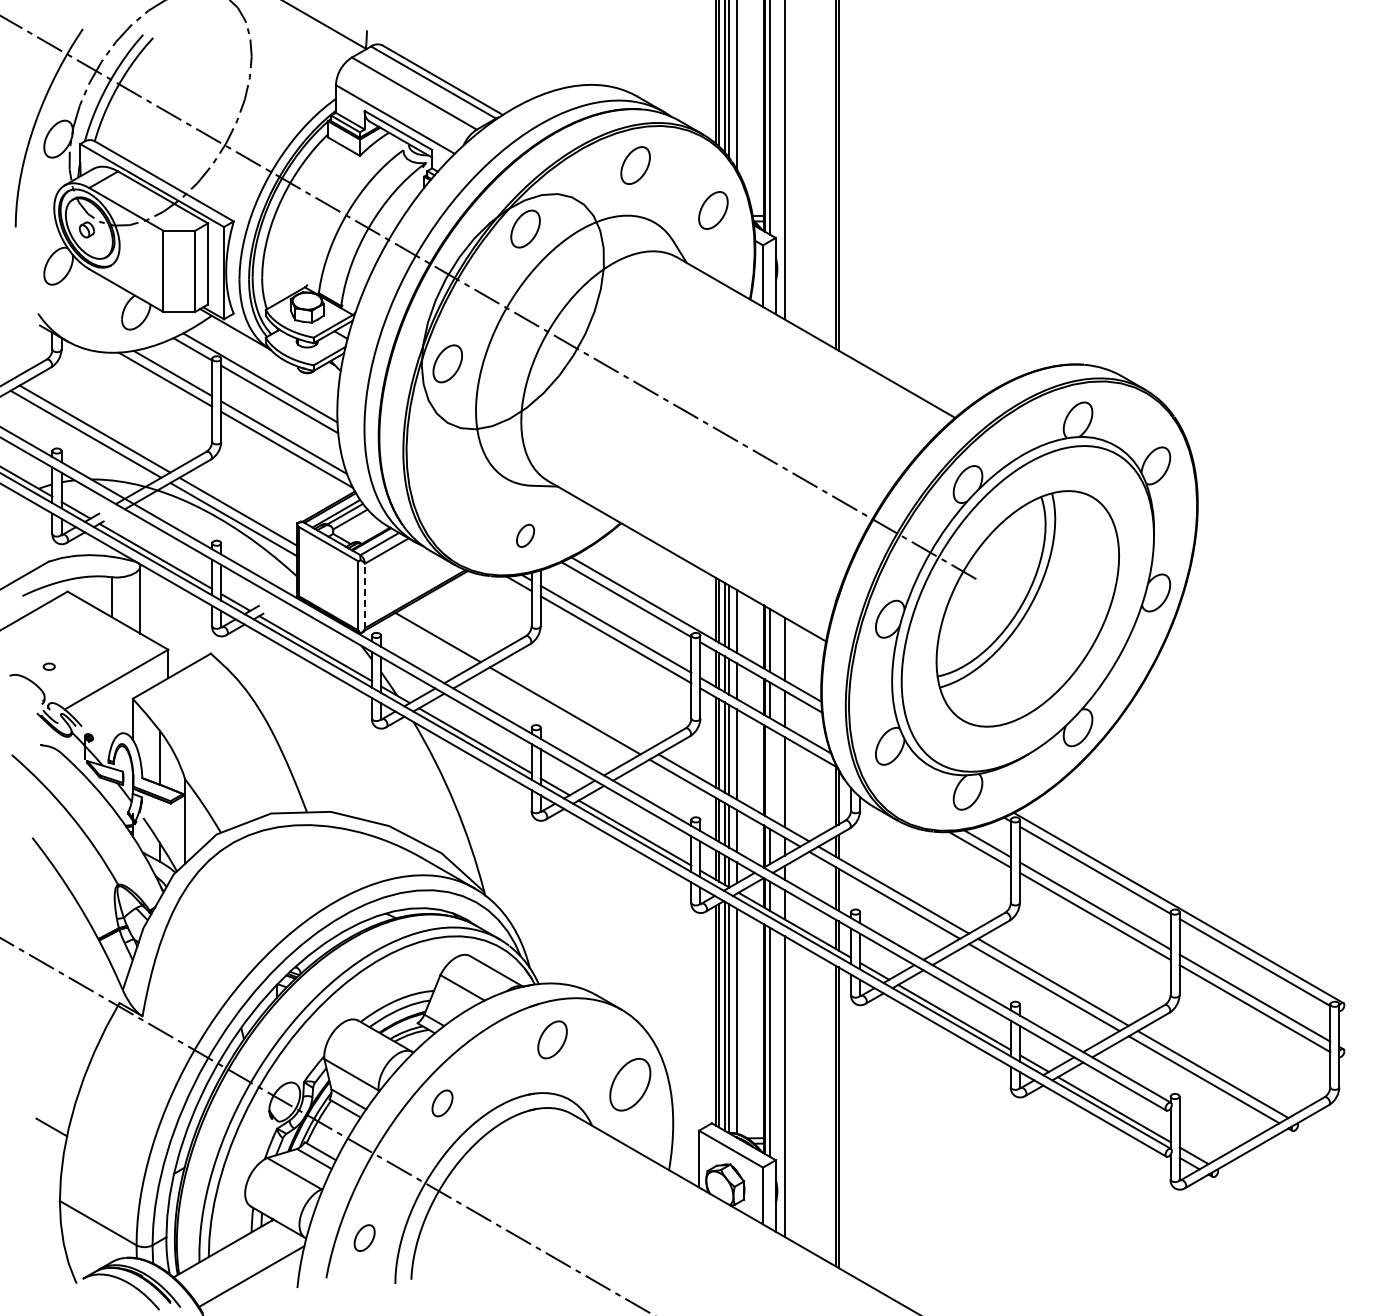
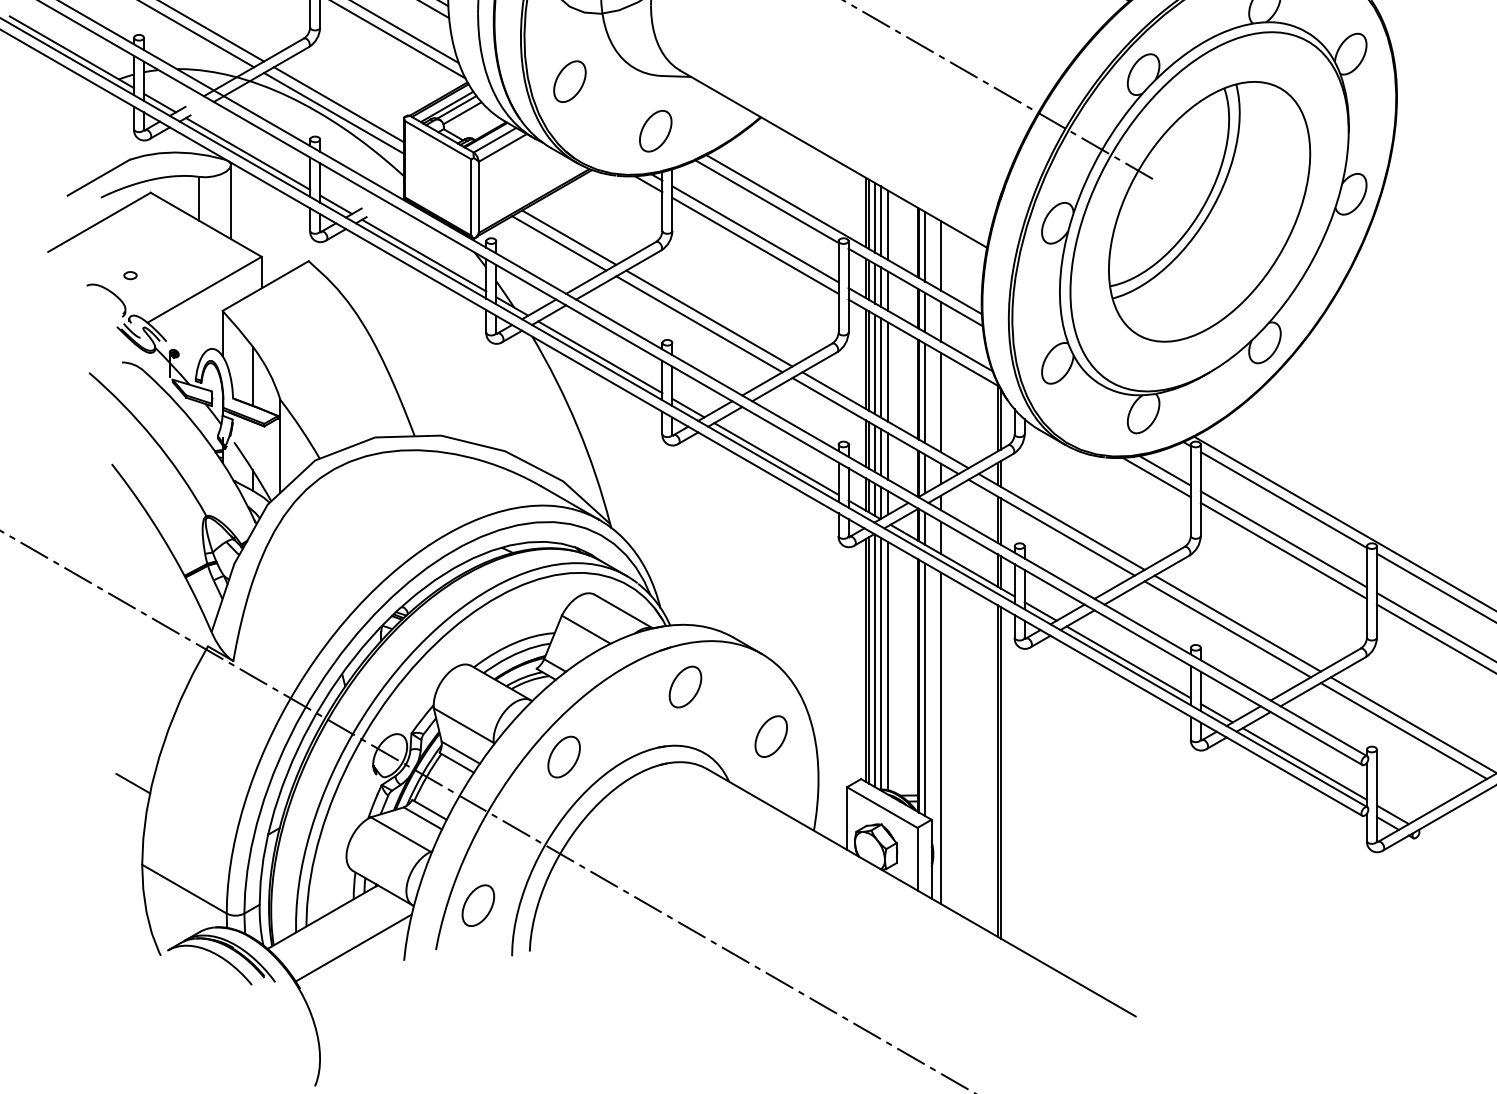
part: (447, 490) -> (569, 81), added
part: (525, 535) -> (655, 130), size x1.67
line: (364, 595) -> (478, 197), dashed -> solid
line: (446, 632) -> (568, 237), added
line: (573, 705) -> (708, 318), added
line: (770, 773) -> (925, 393), added
part: (630, 1084) -> (771, 736), size x0.71
part: (442, 1103) -> (564, 757), size x1.43
part: (364, 1237) -> (478, 904), size x1.43

